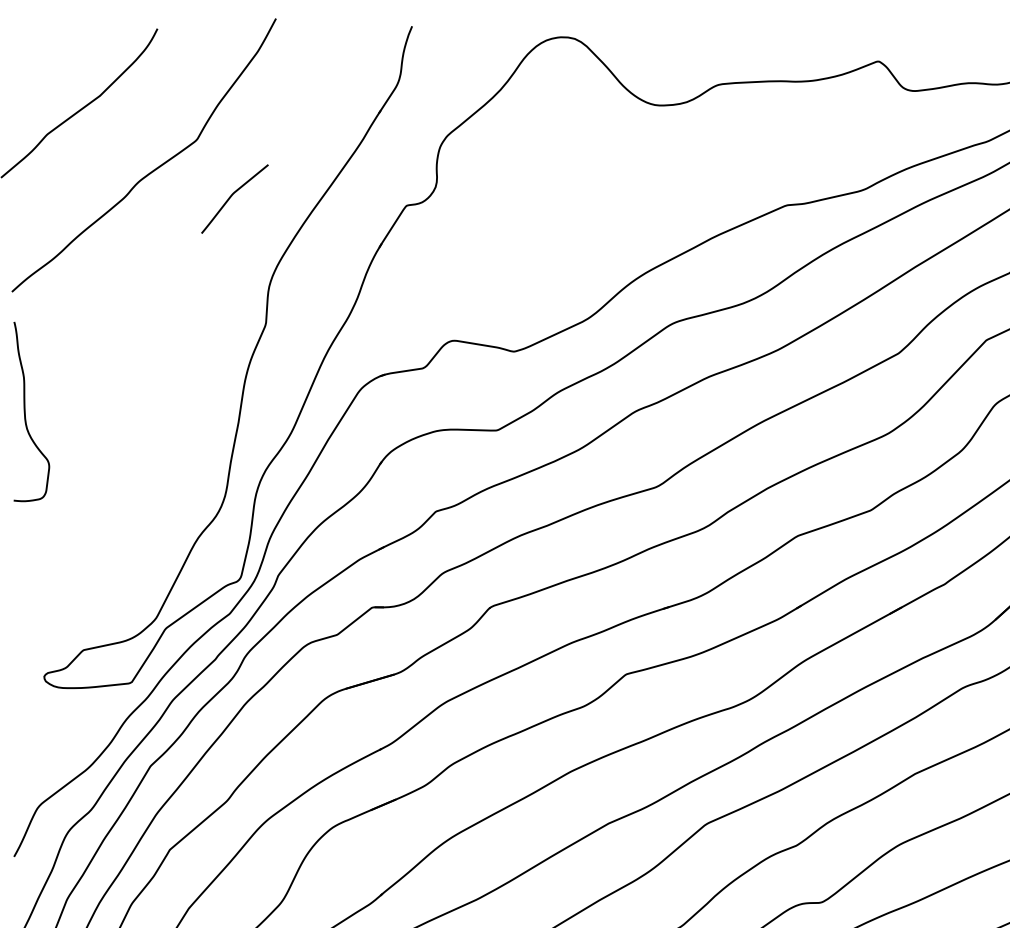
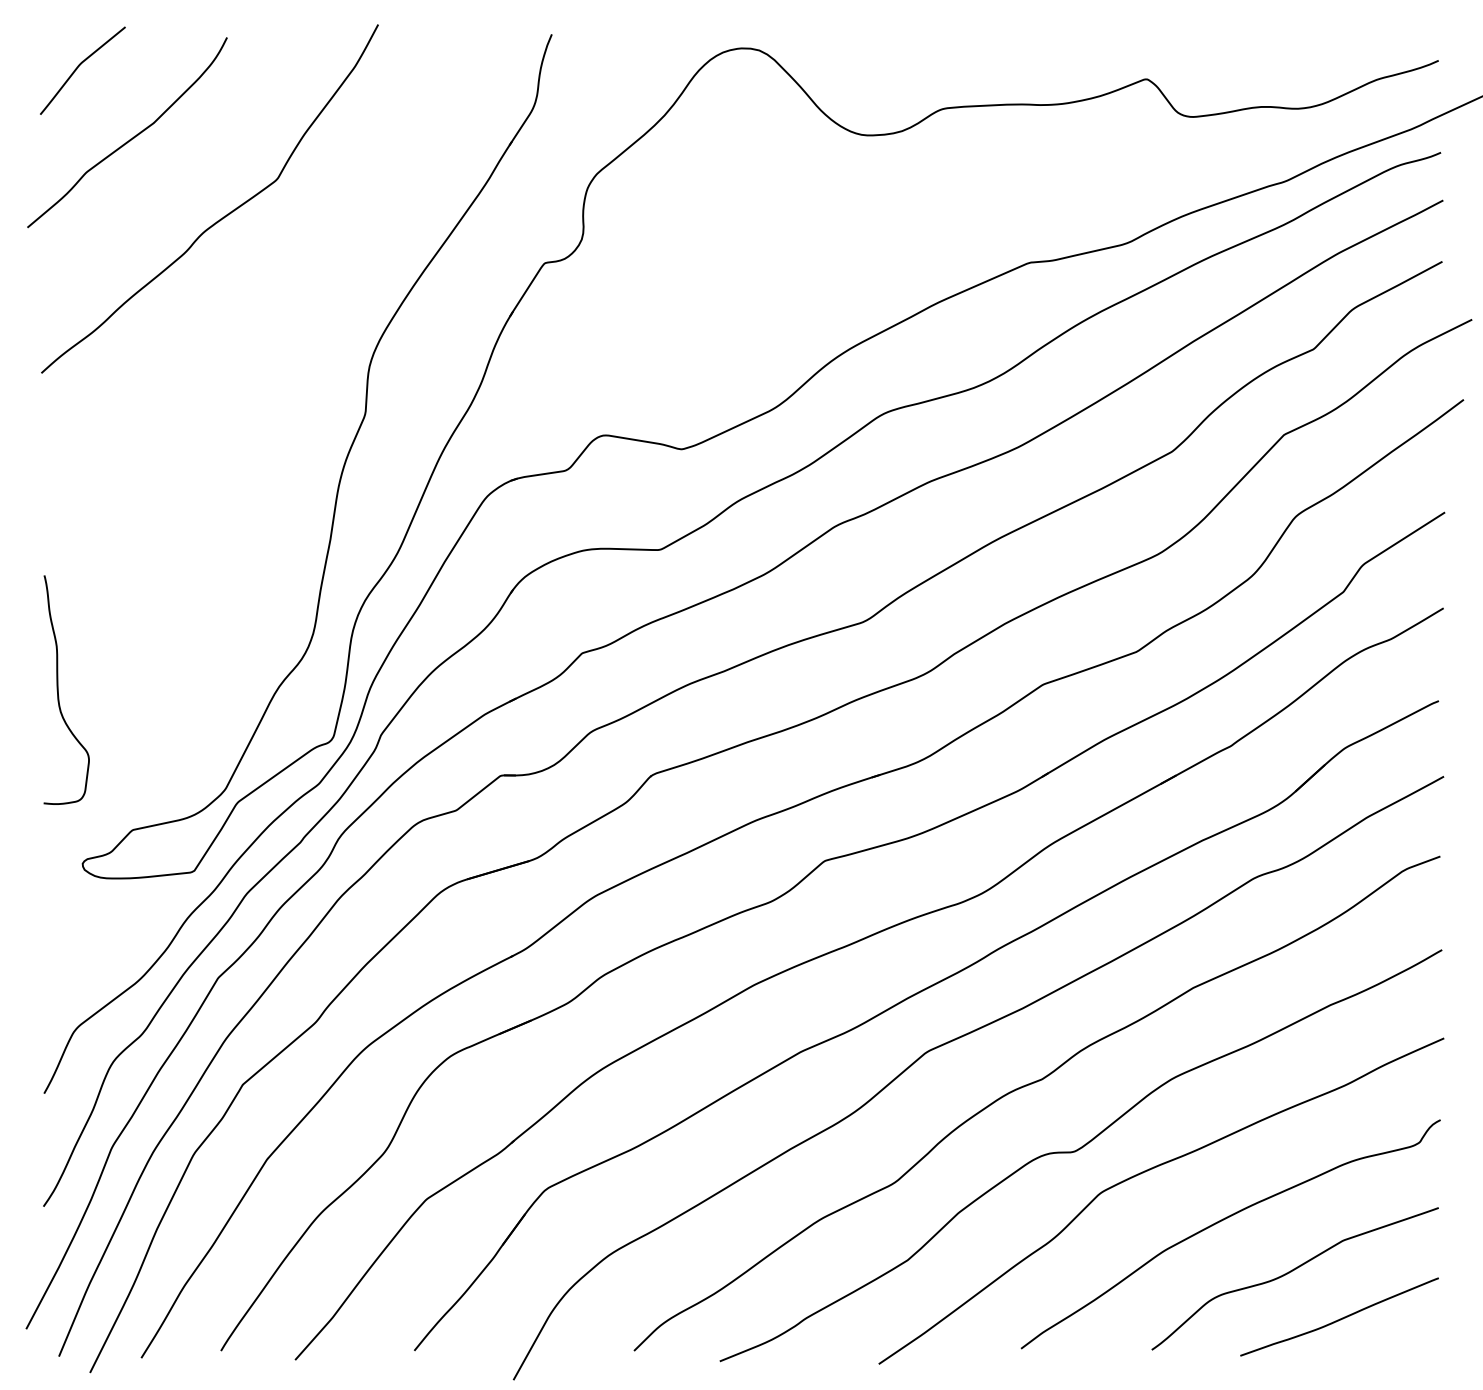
curve: (232, 195) -> (79, 66), moved
curve: (25, 411) -> (58, 689), moved

